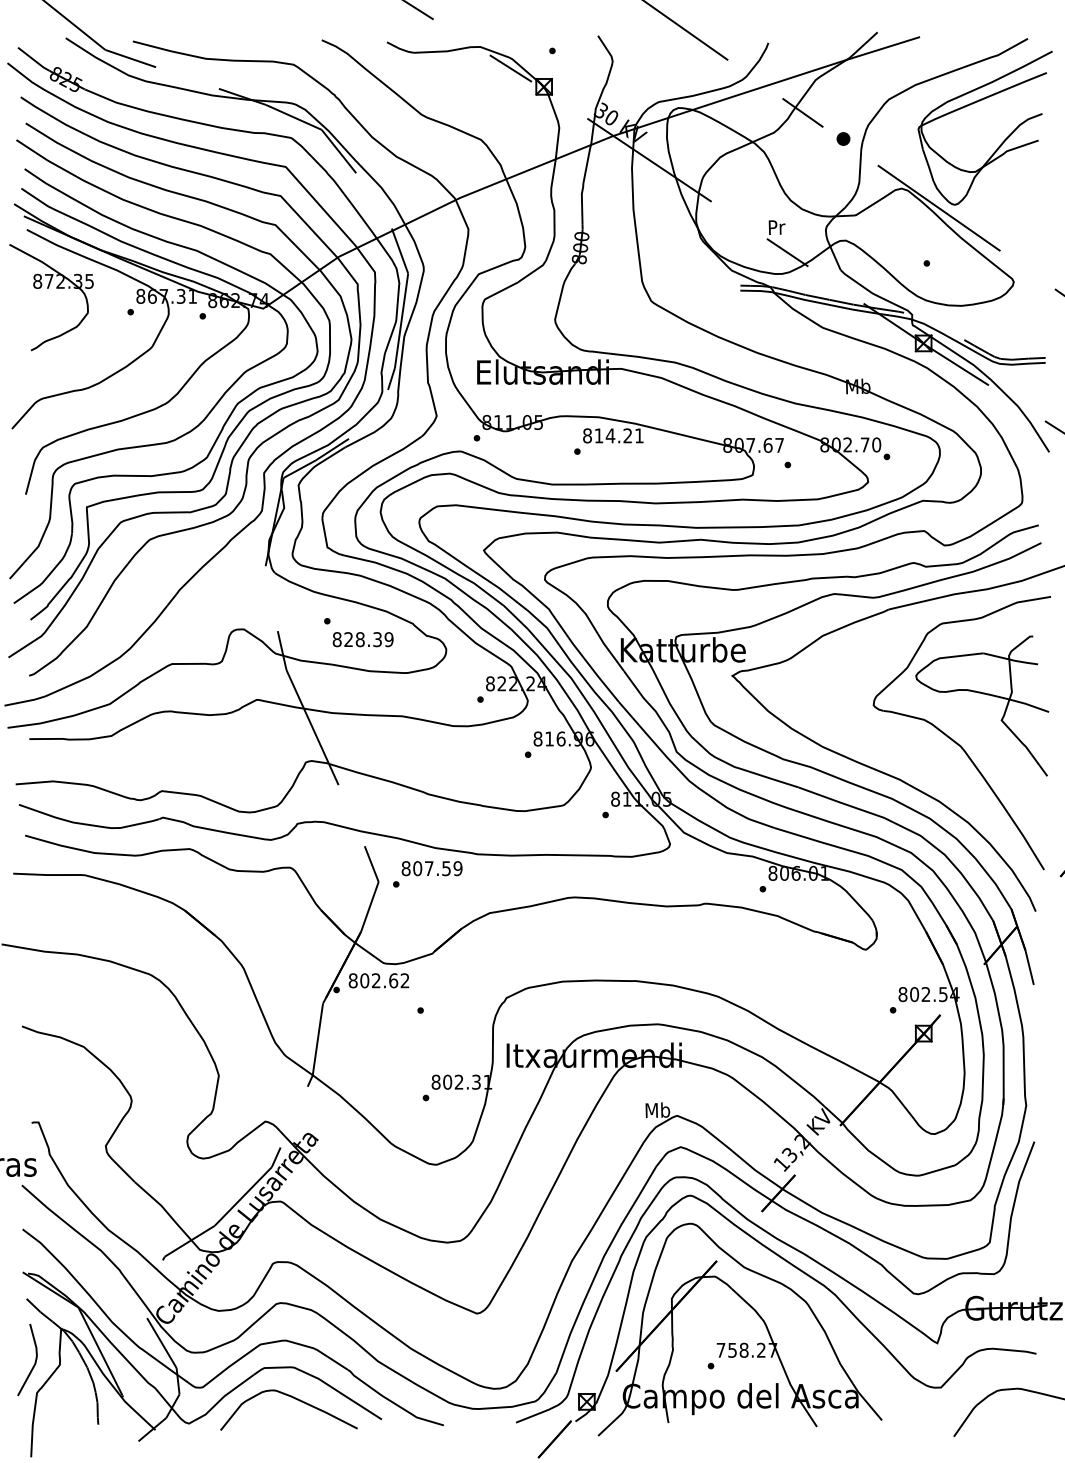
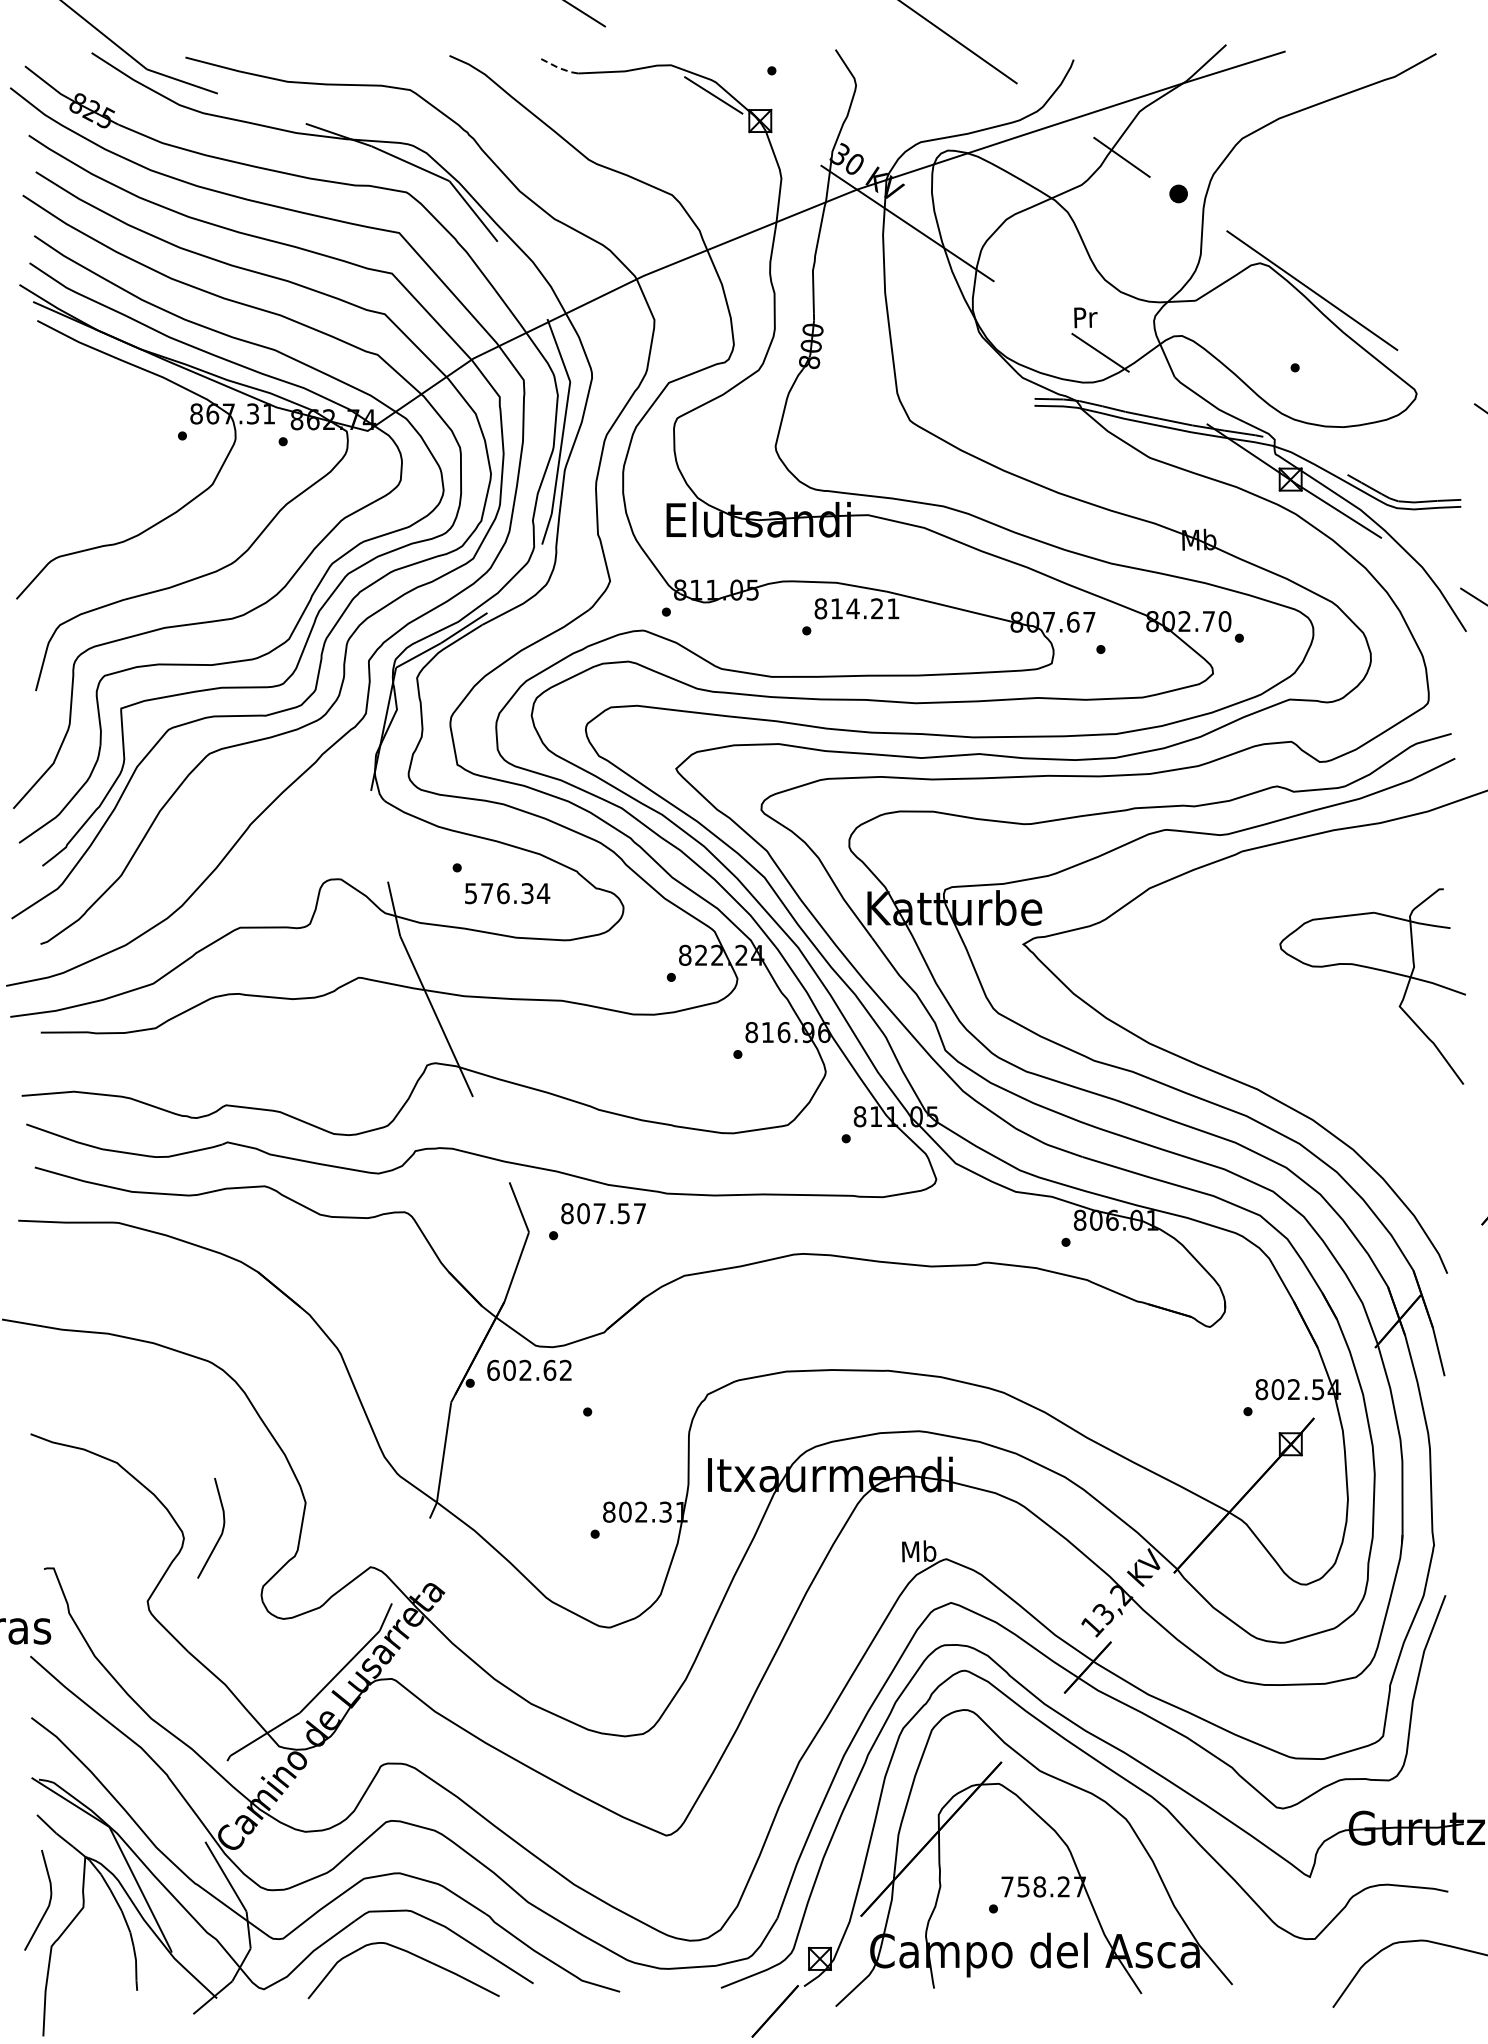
line: (399, 48) -> (558, 67), solid -> dashed
part: (1002, 141) -> (1401, 197), removed
part: (48, 288) -> (67, 403), removed
text: (363, 639) -> (507, 893), 828.39 -> 576.34
part: (956, 741) -> (1336, 1036), removed
text: (457, 868) -> (639, 1213), 807.59 -> 807.57
text: (353, 980) -> (493, 1369), 802.62 -> 602.62
curve: (158, 1096) -> (221, 1531), added

